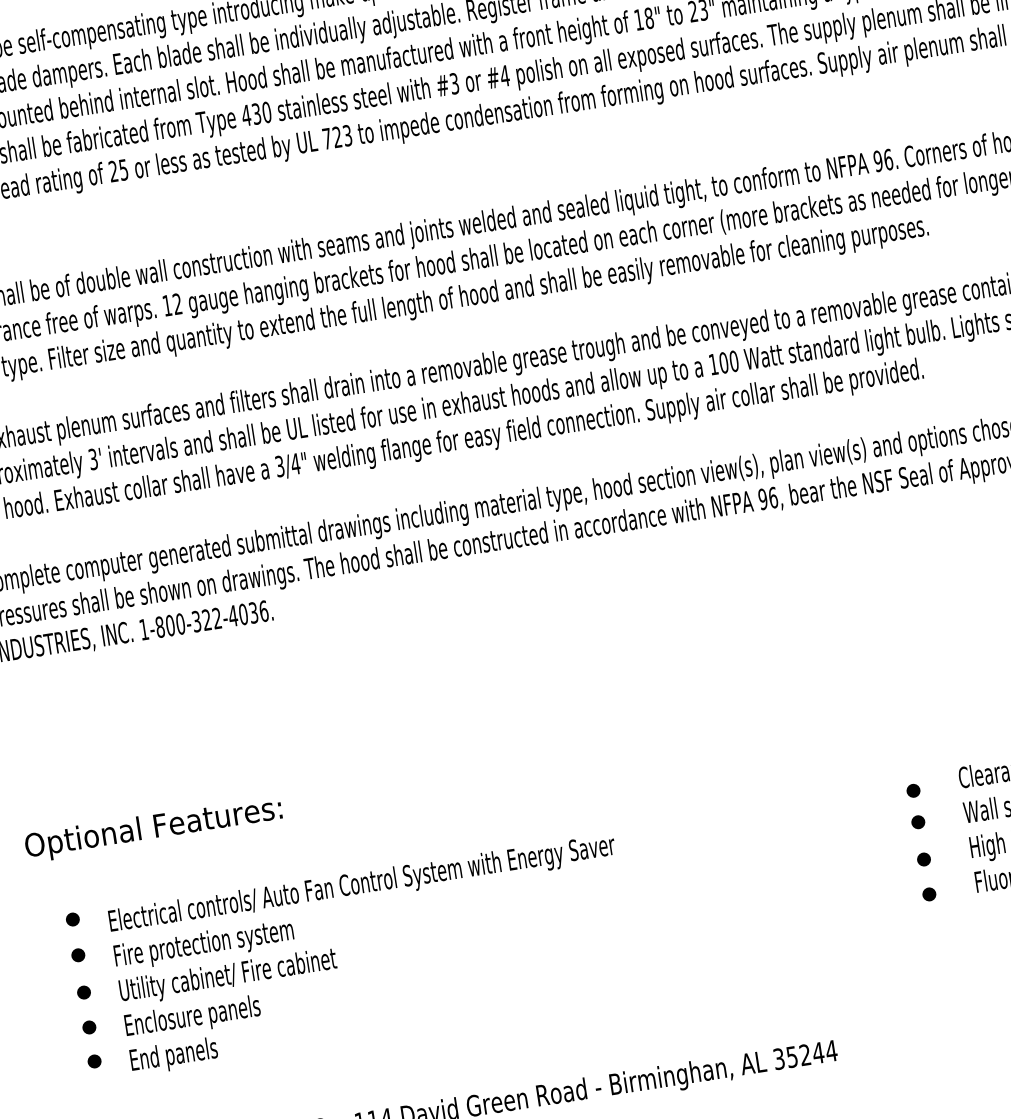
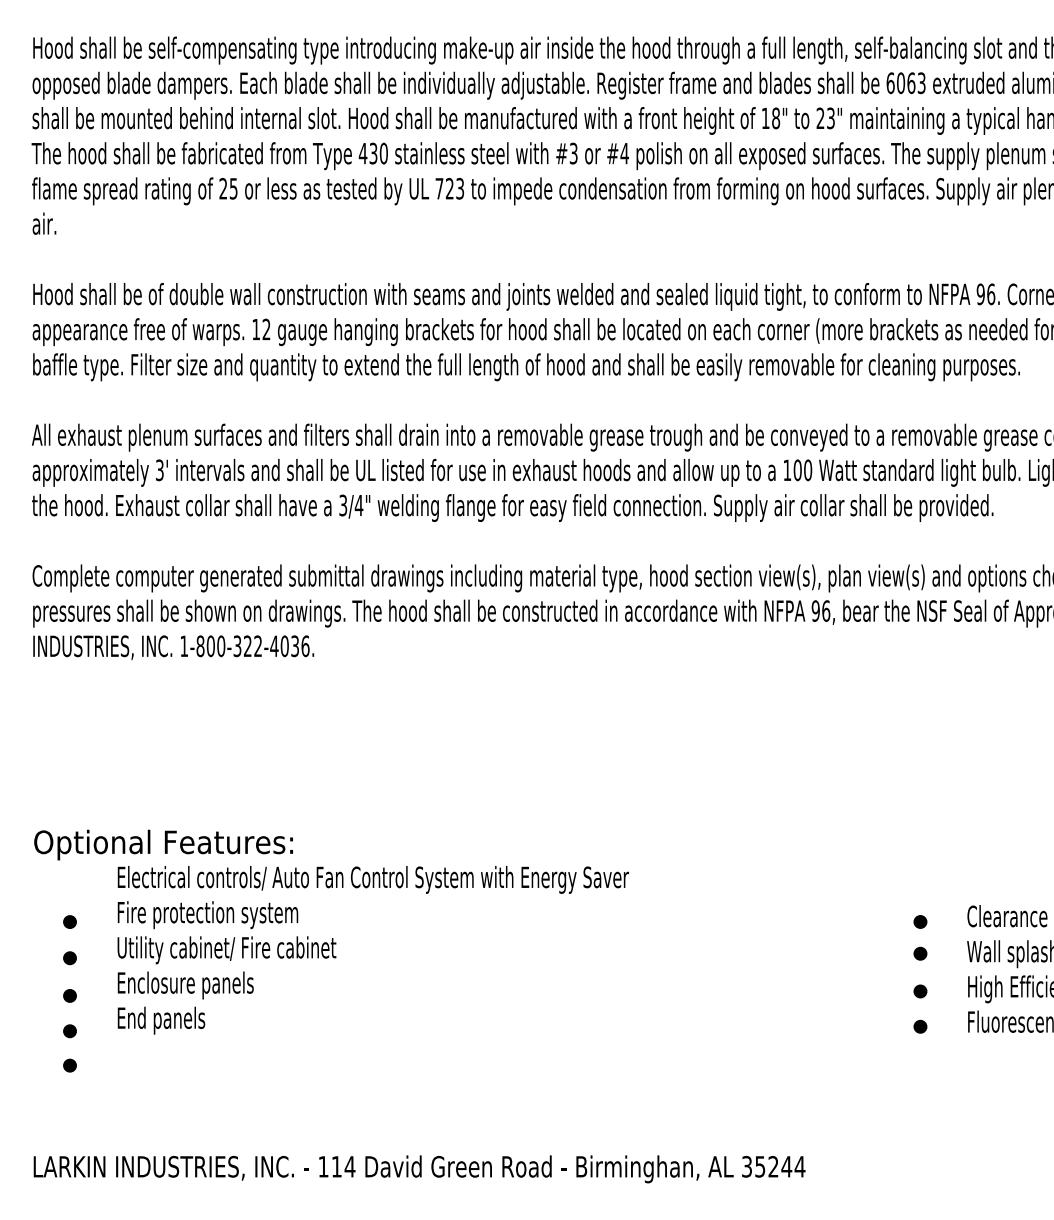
text: (372, 955) -> (372, 950), moved

